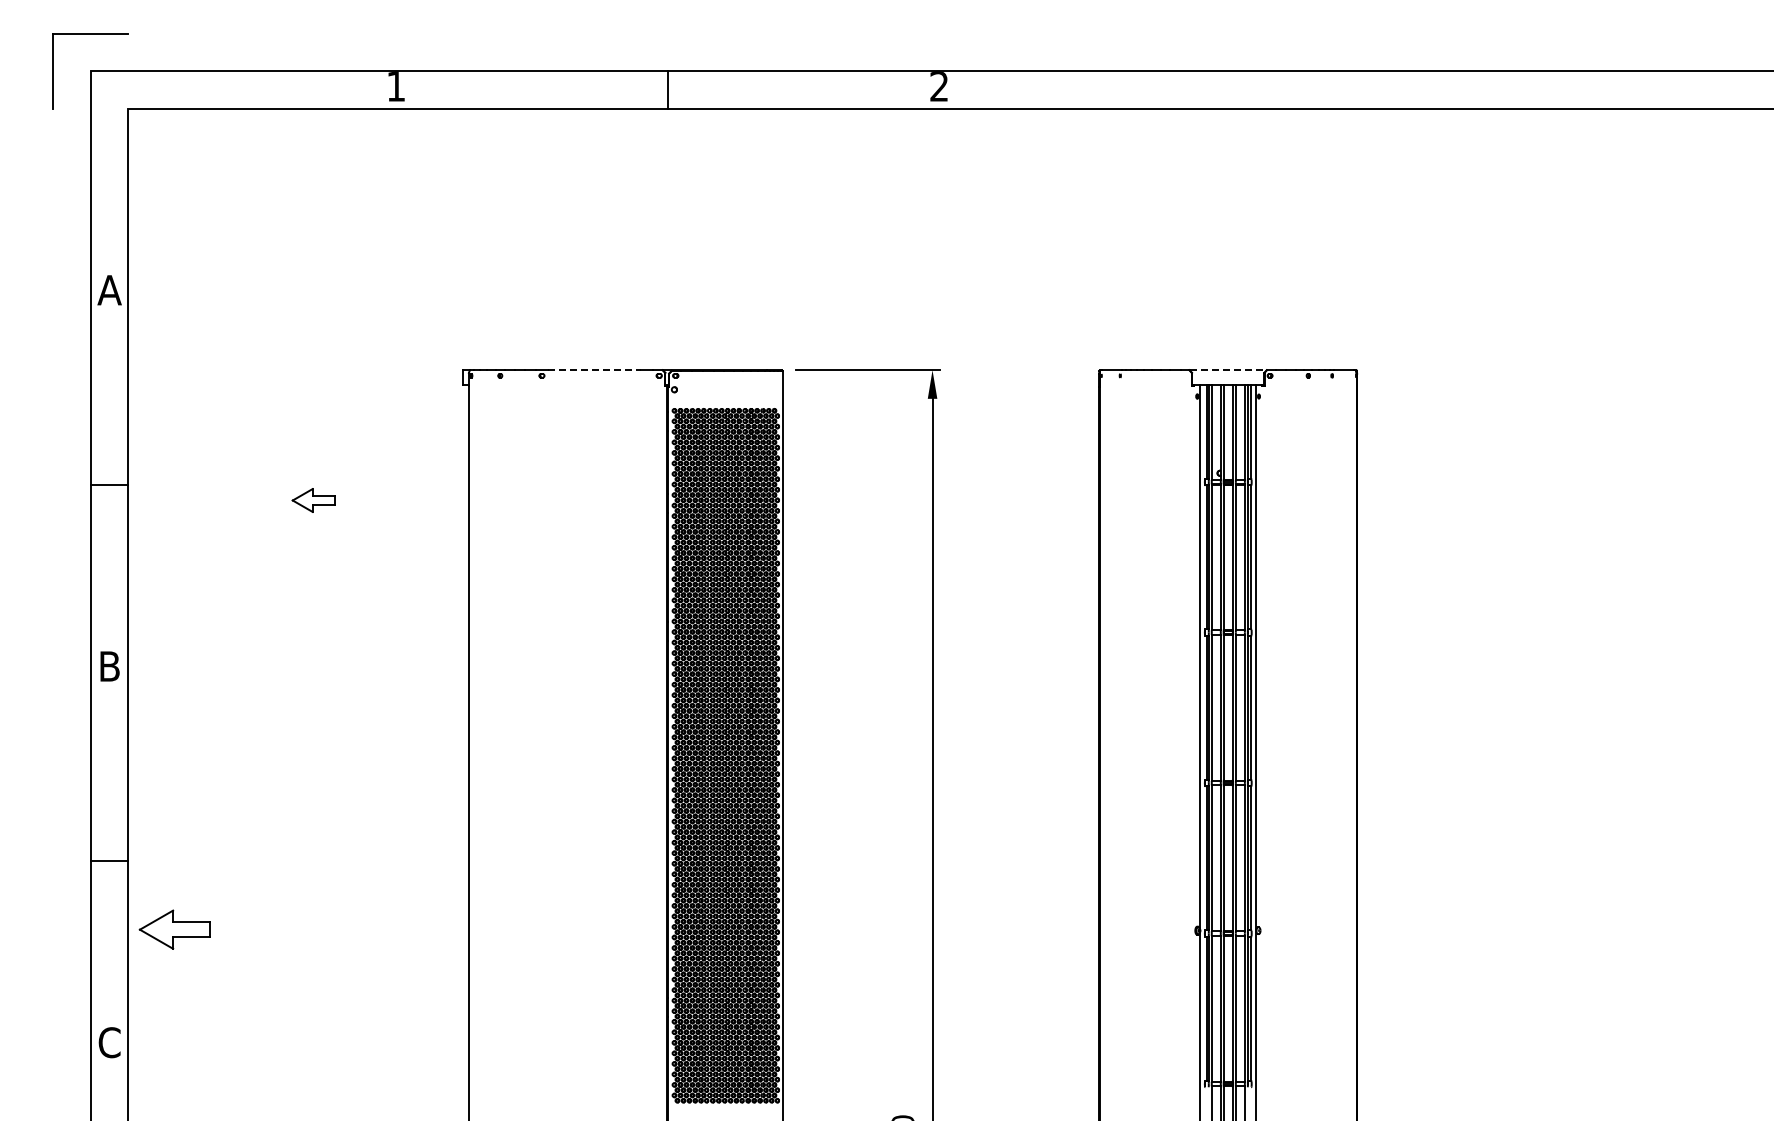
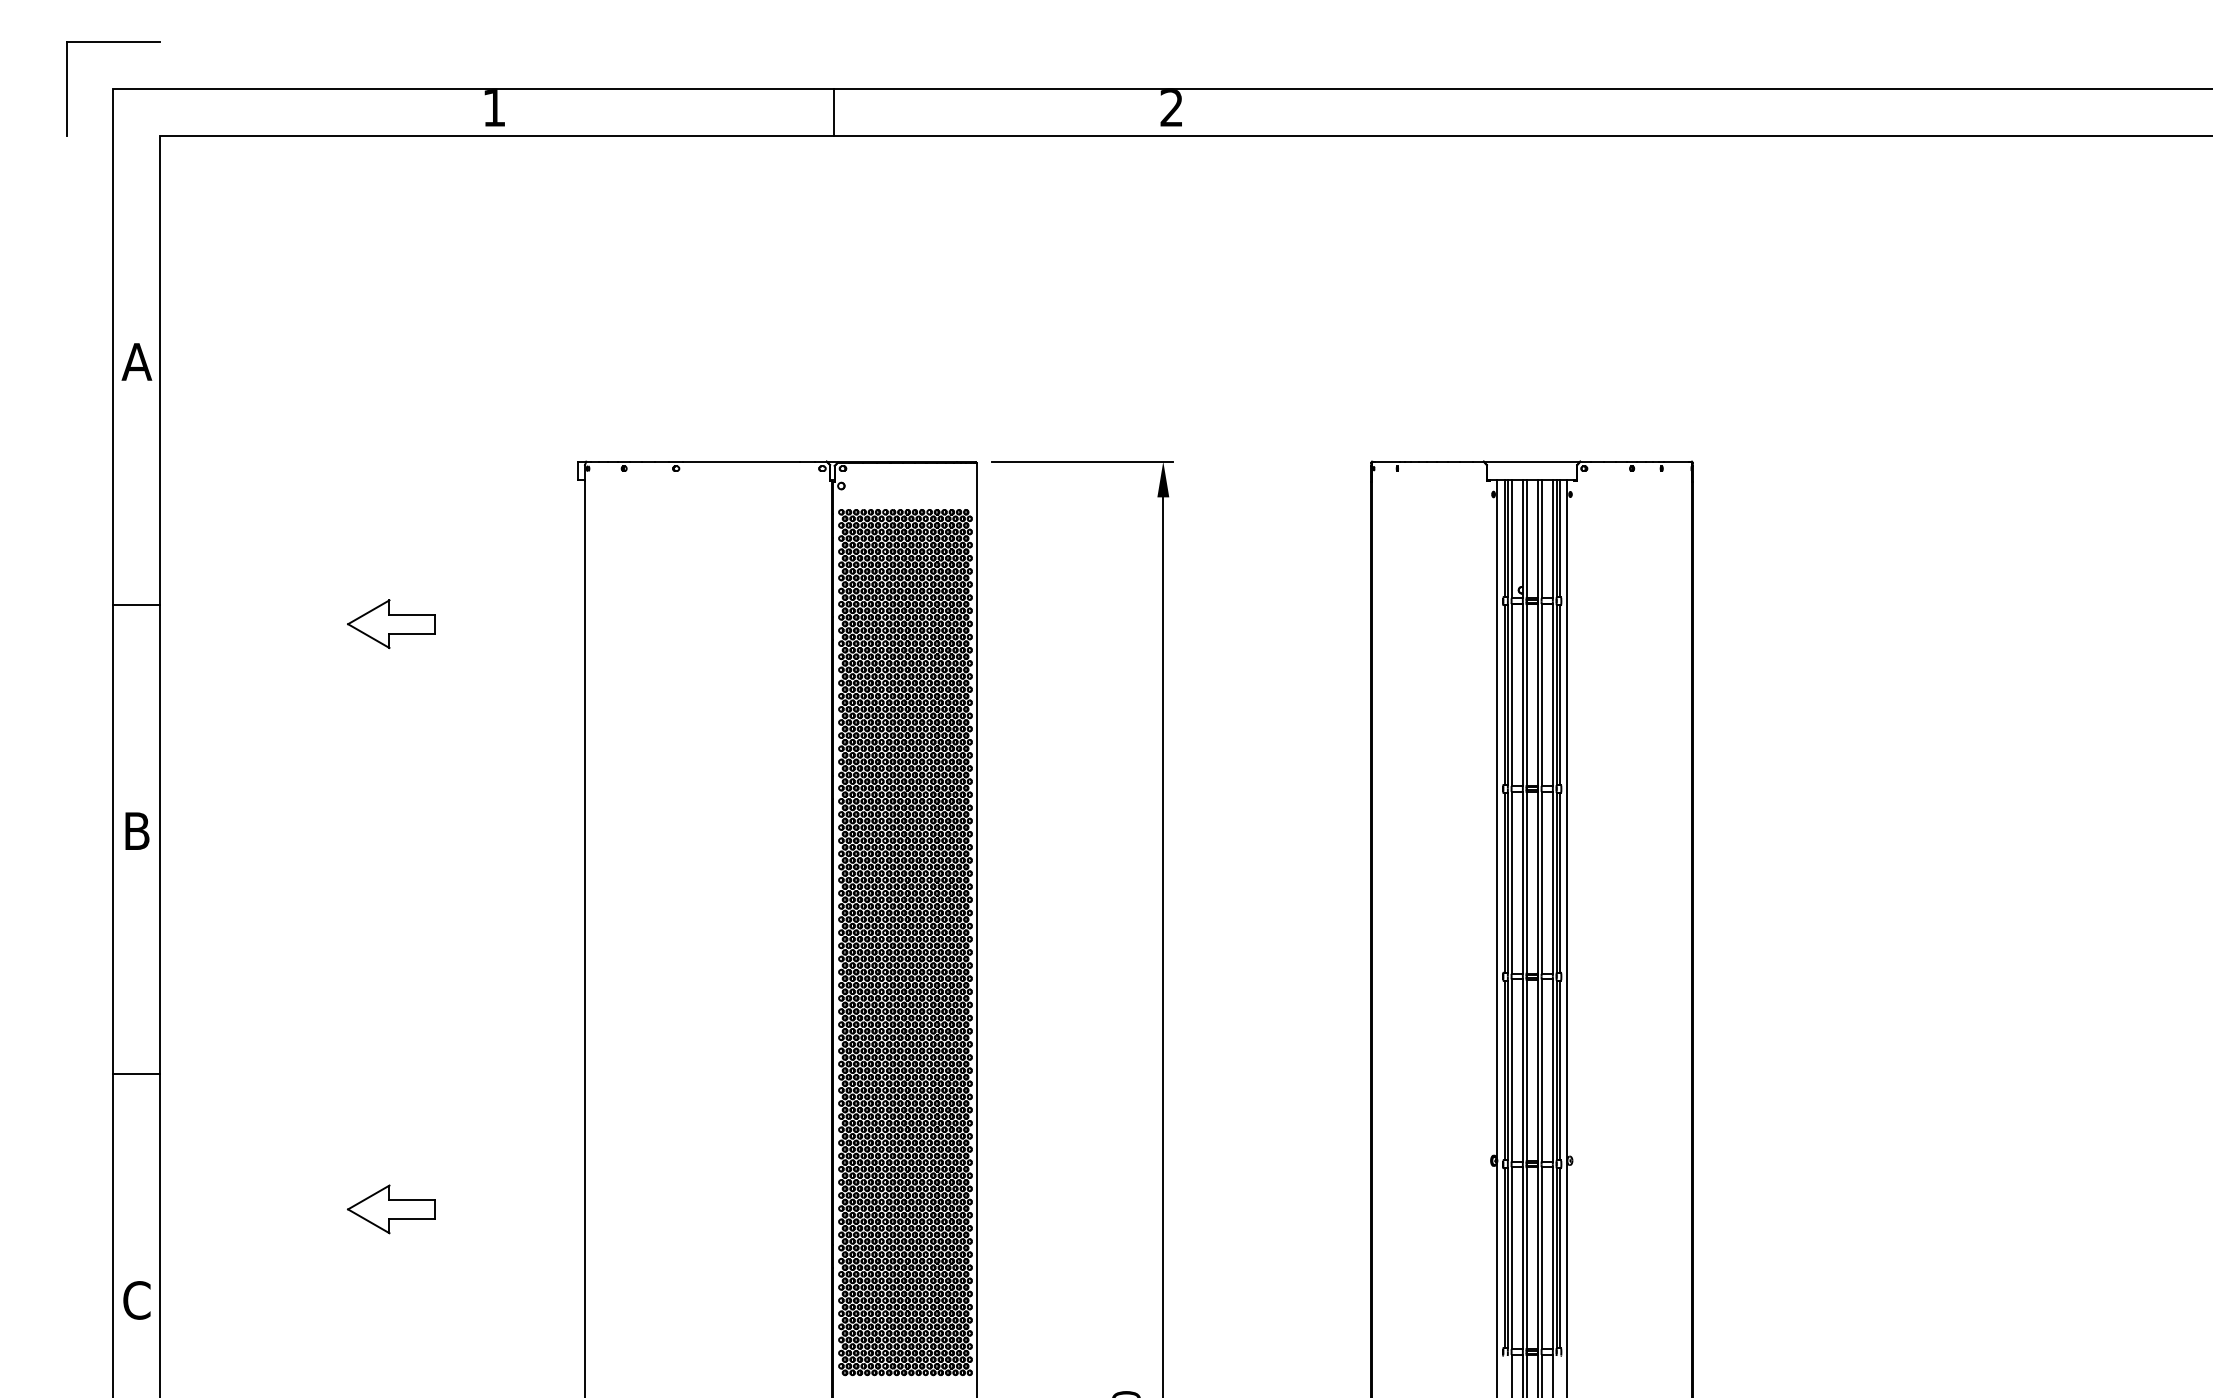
line: (594, 370) -> (741, 462), dashed -> solid
line: (1228, 370) -> (1532, 462), dashed -> solid
part: (313, 500) -> (391, 624), size x1.67
part: (174, 929) -> (391, 1209), moved

